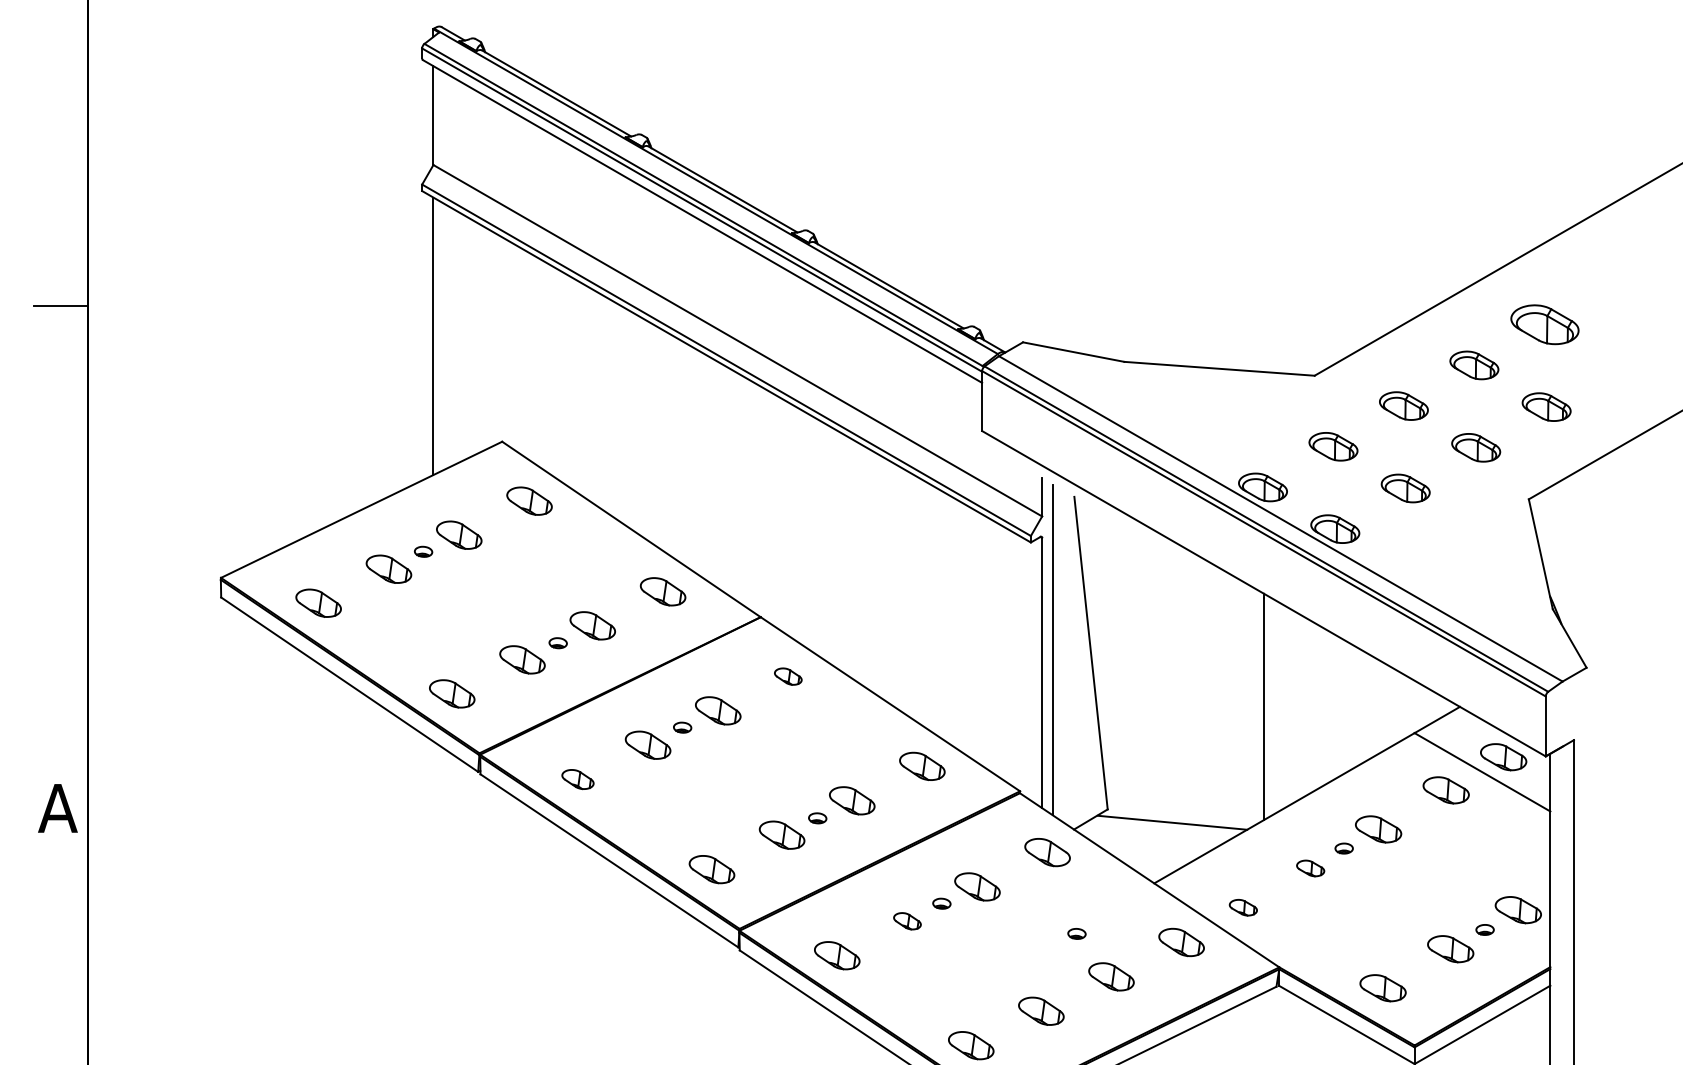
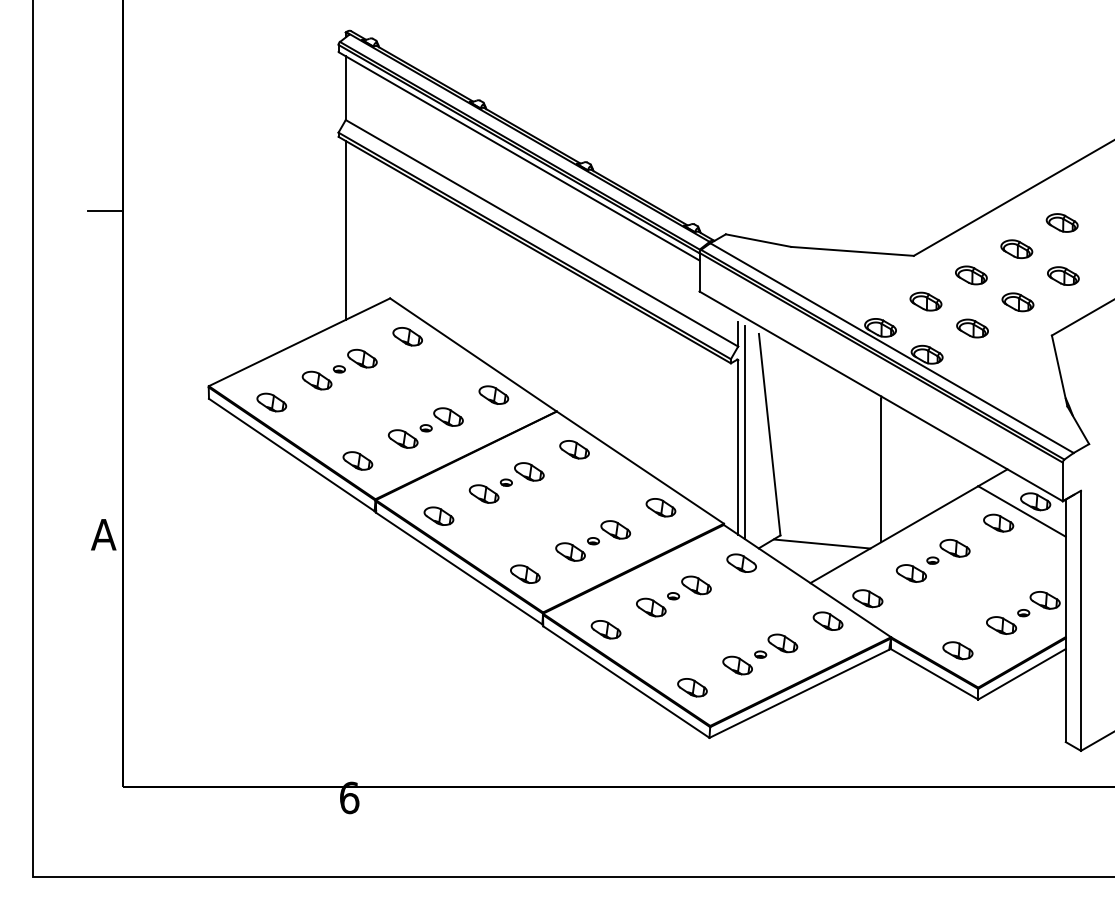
part: (1543, 323) -> (1061, 222), size x0.71
part: (788, 676) -> (574, 449), size x1.67
part: (577, 778) -> (438, 515), size x1.43
part: (1309, 868) -> (910, 573), size x1.67
part: (1242, 907) -> (867, 598), size x1.67
part: (907, 921) -> (651, 607), size x1.67
part: (1076, 933) -> (760, 654), moved

